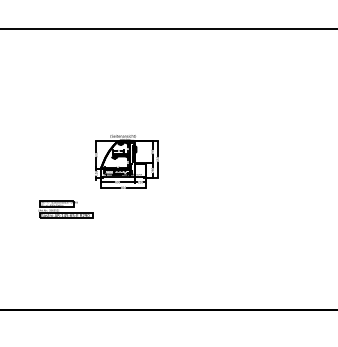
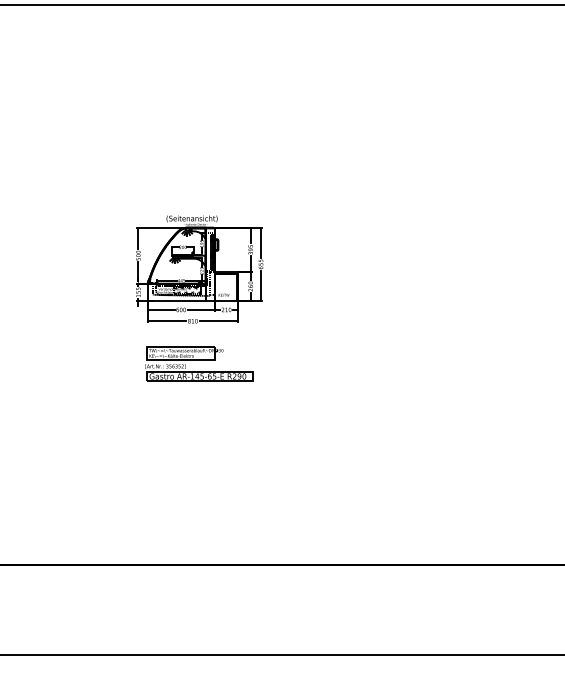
part: (65, 209) -> (198, 364), moved

